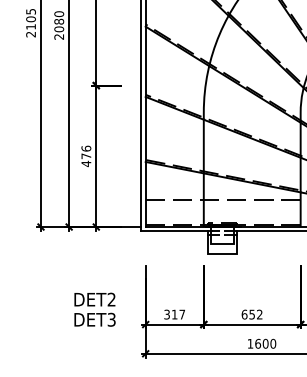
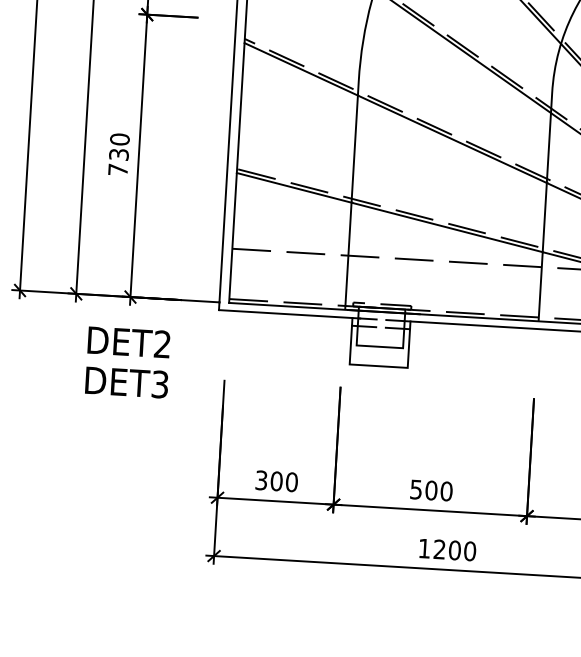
text: (86, 156) -> (119, 155), 476 -> 730
text: (94, 309) -> (127, 361), moved
text: (178, 314) -> (284, 481), 317 -> 300
text: (251, 314) -> (430, 490), 652 -> 500
text: (258, 343) -> (440, 548), 1600 -> 1200

